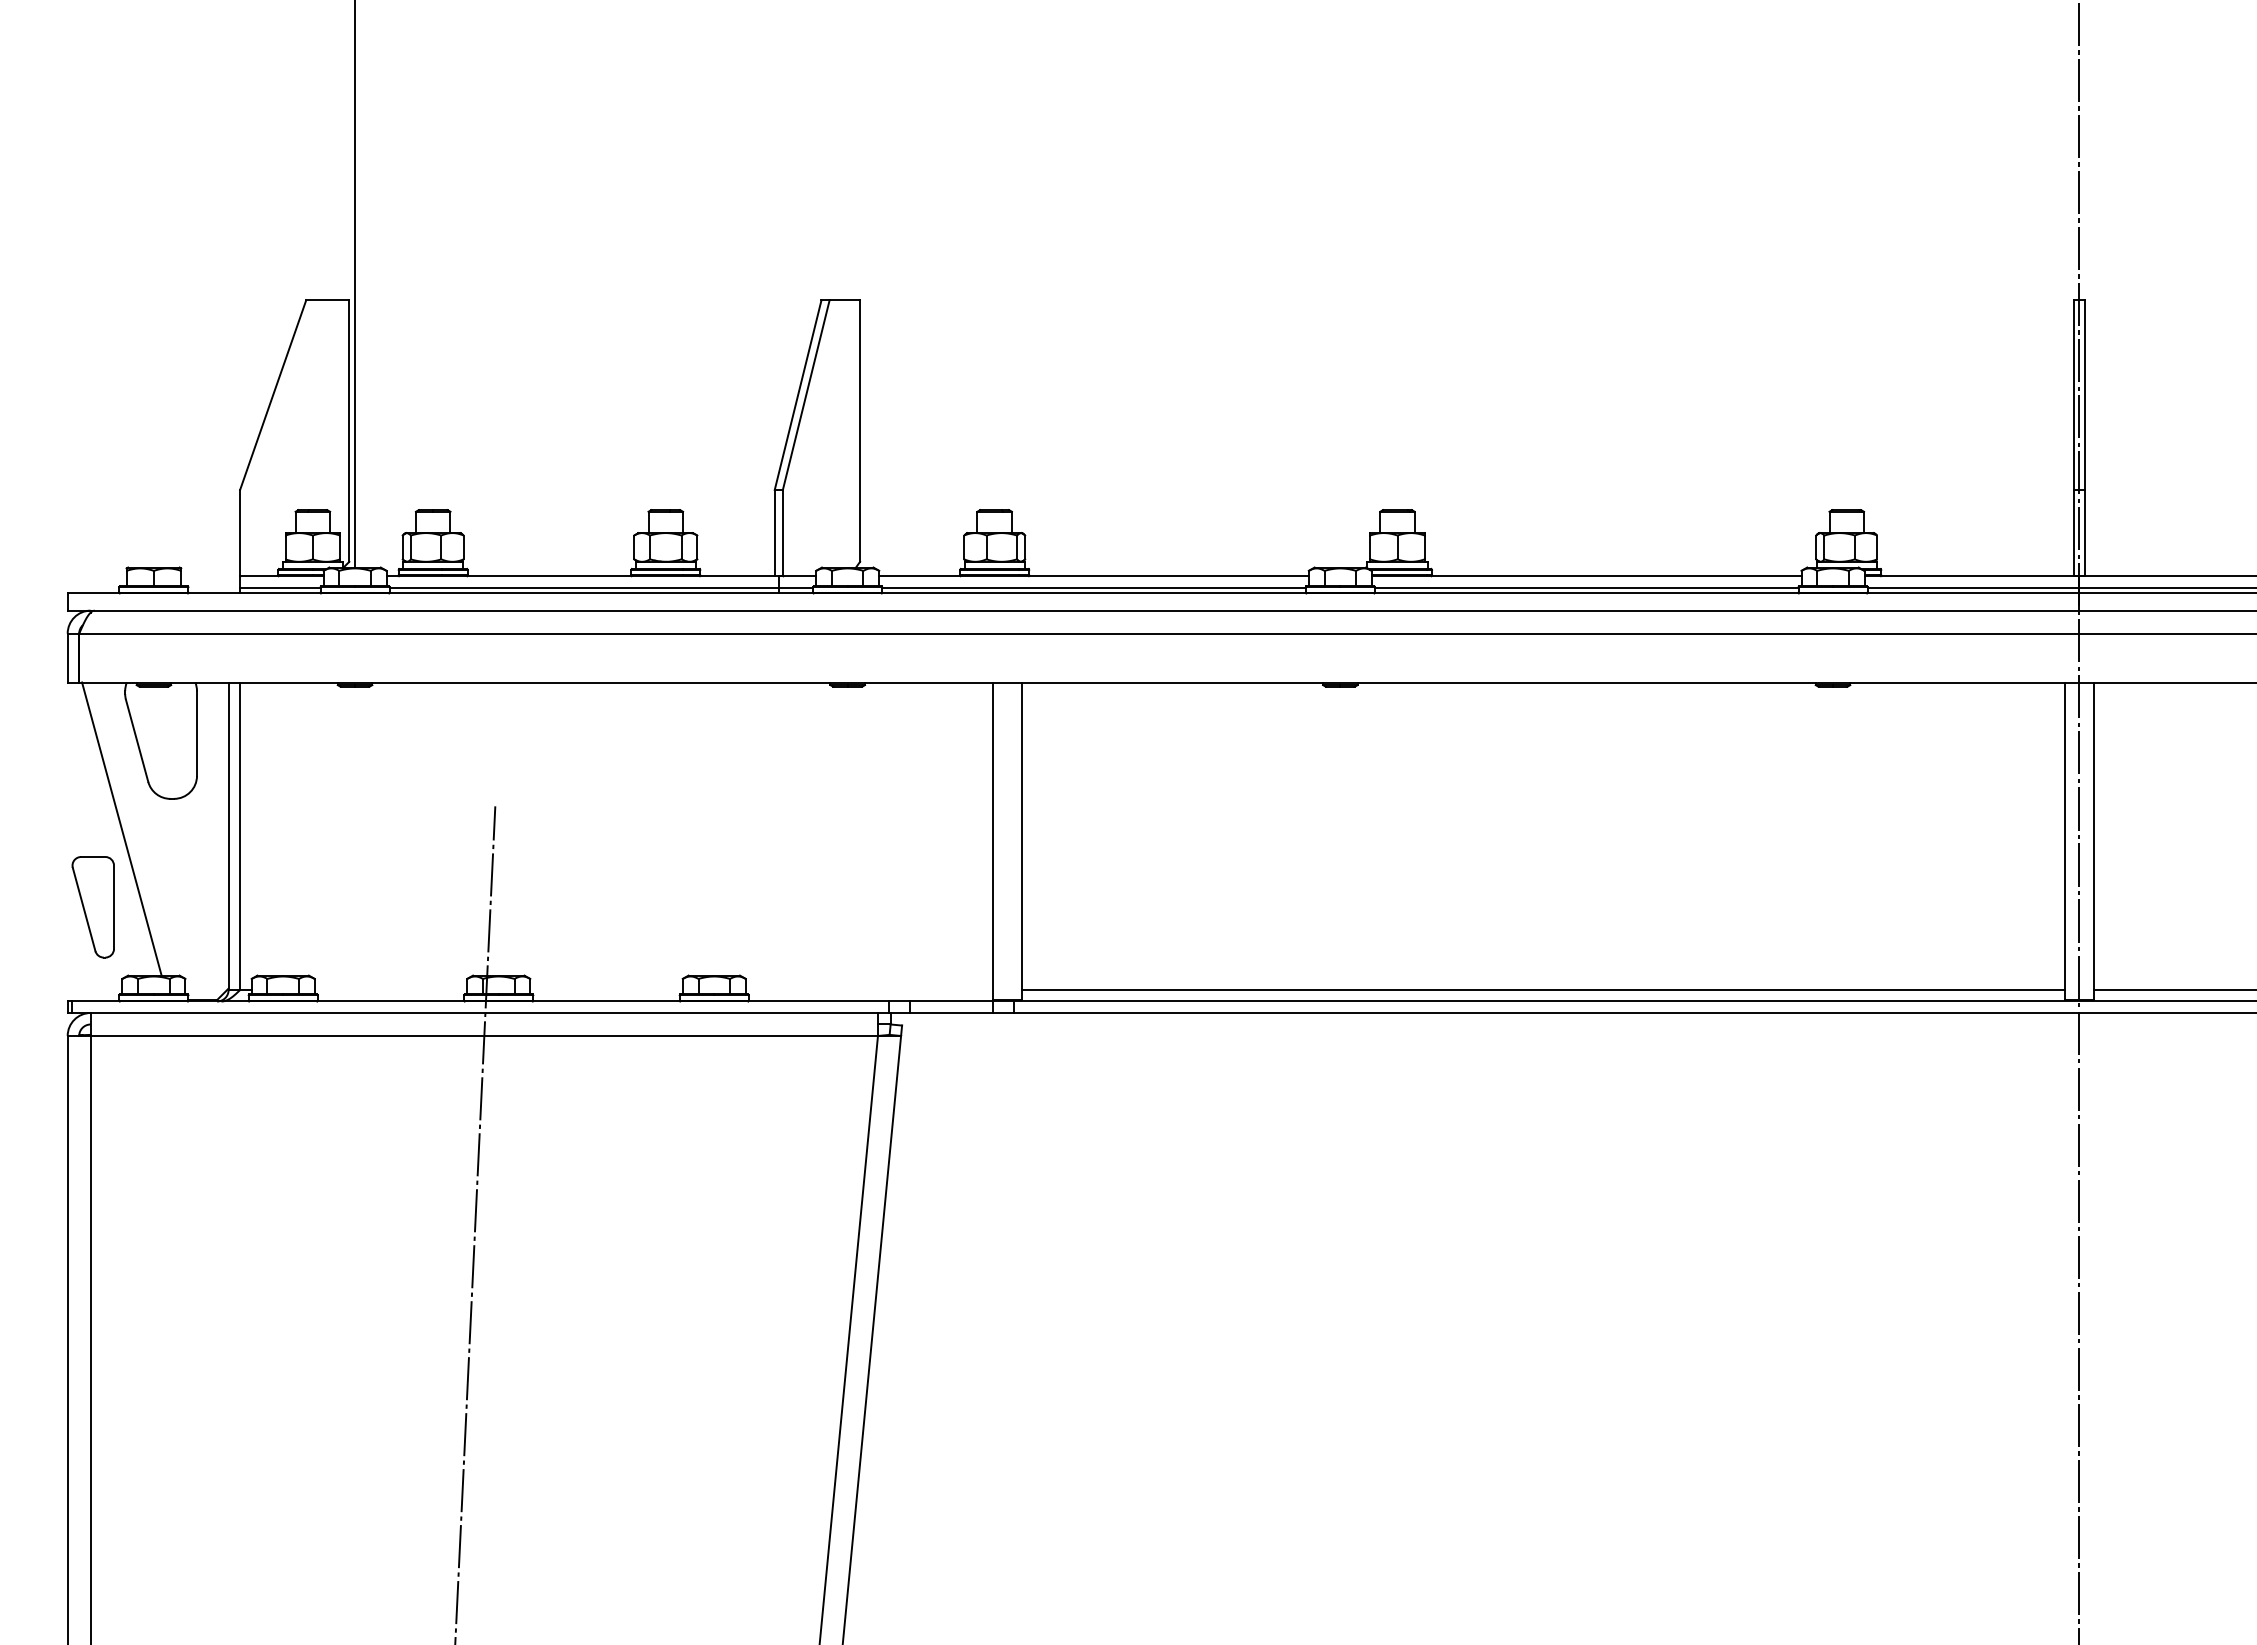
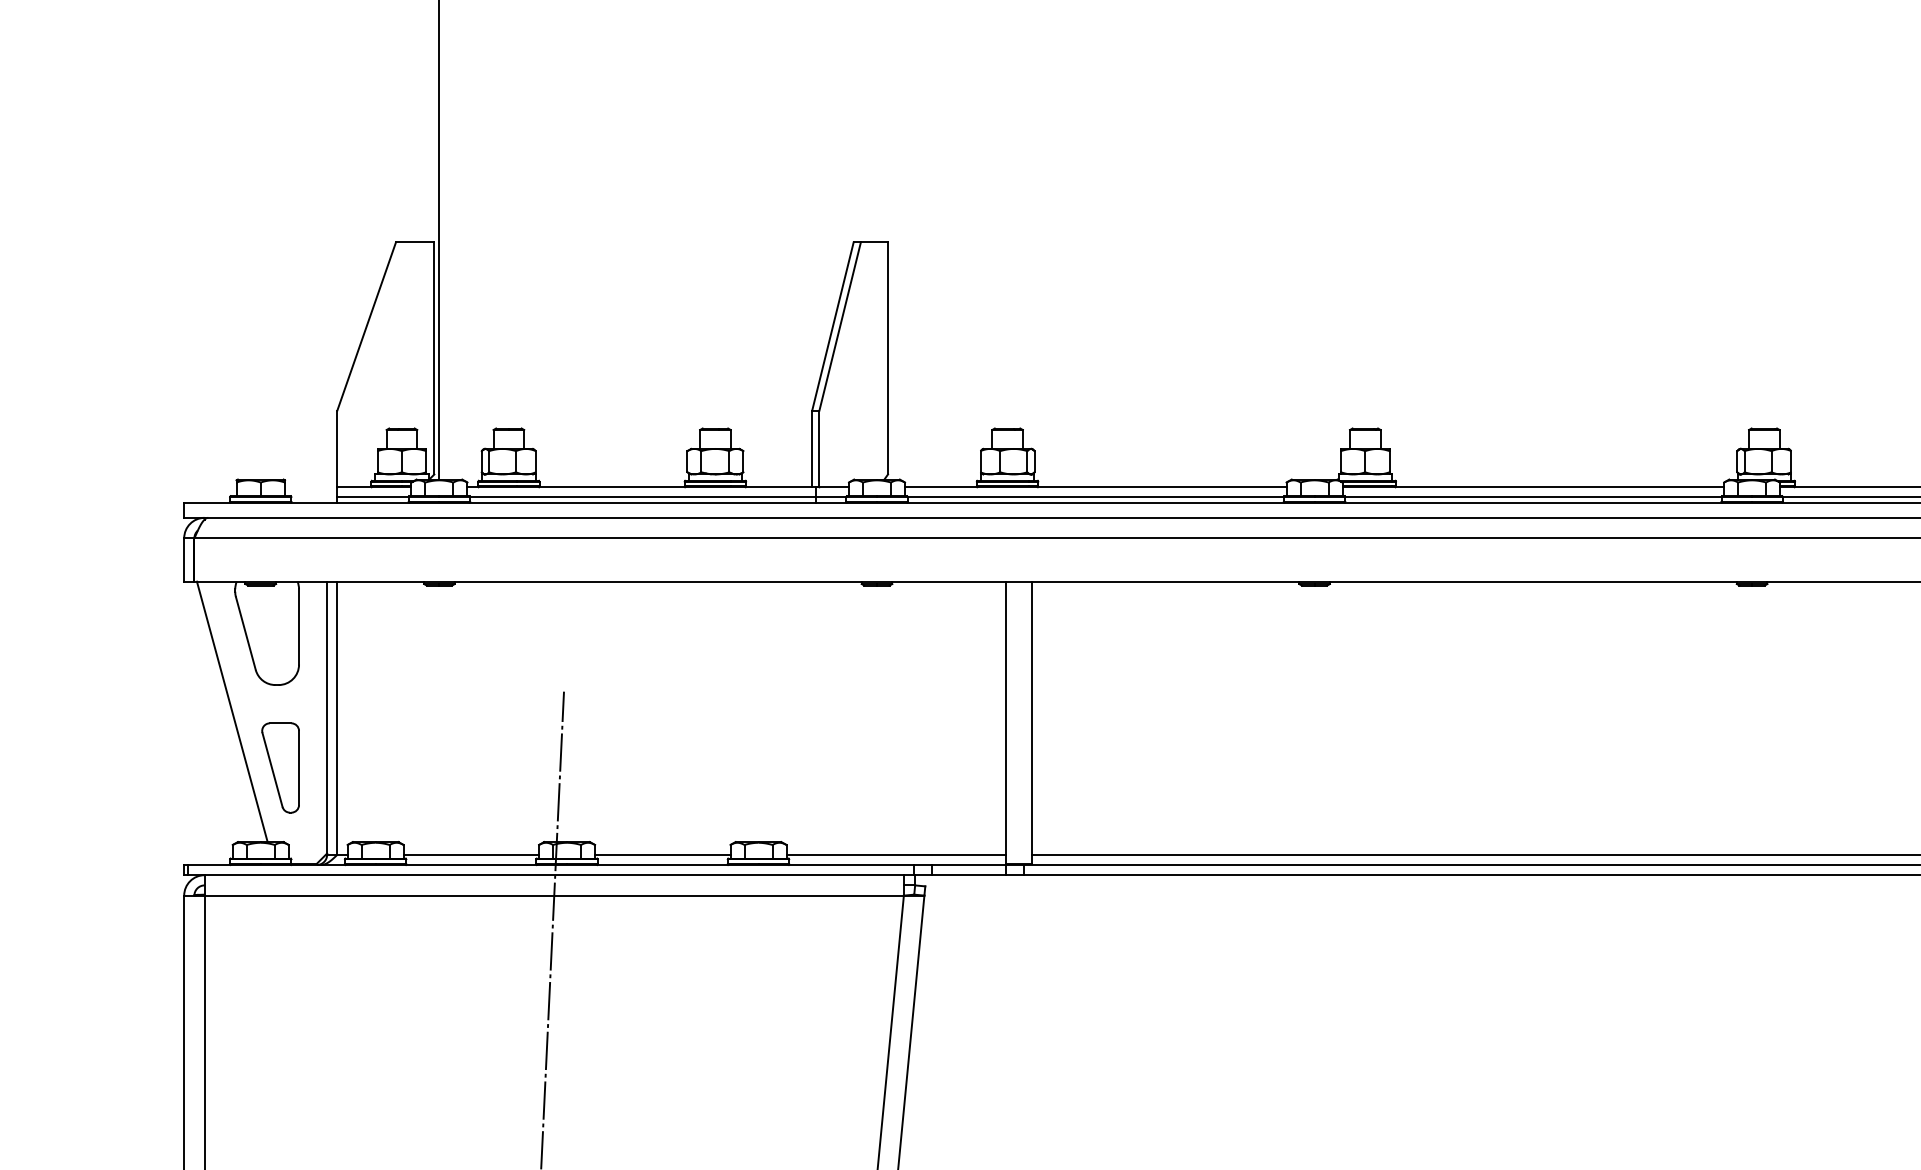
part: (92, 907) -> (279, 768), moved
line: (390, 990) -> (470, 855), added
line: (606, 990) -> (662, 855), added
line: (869, 990) -> (896, 855), added

